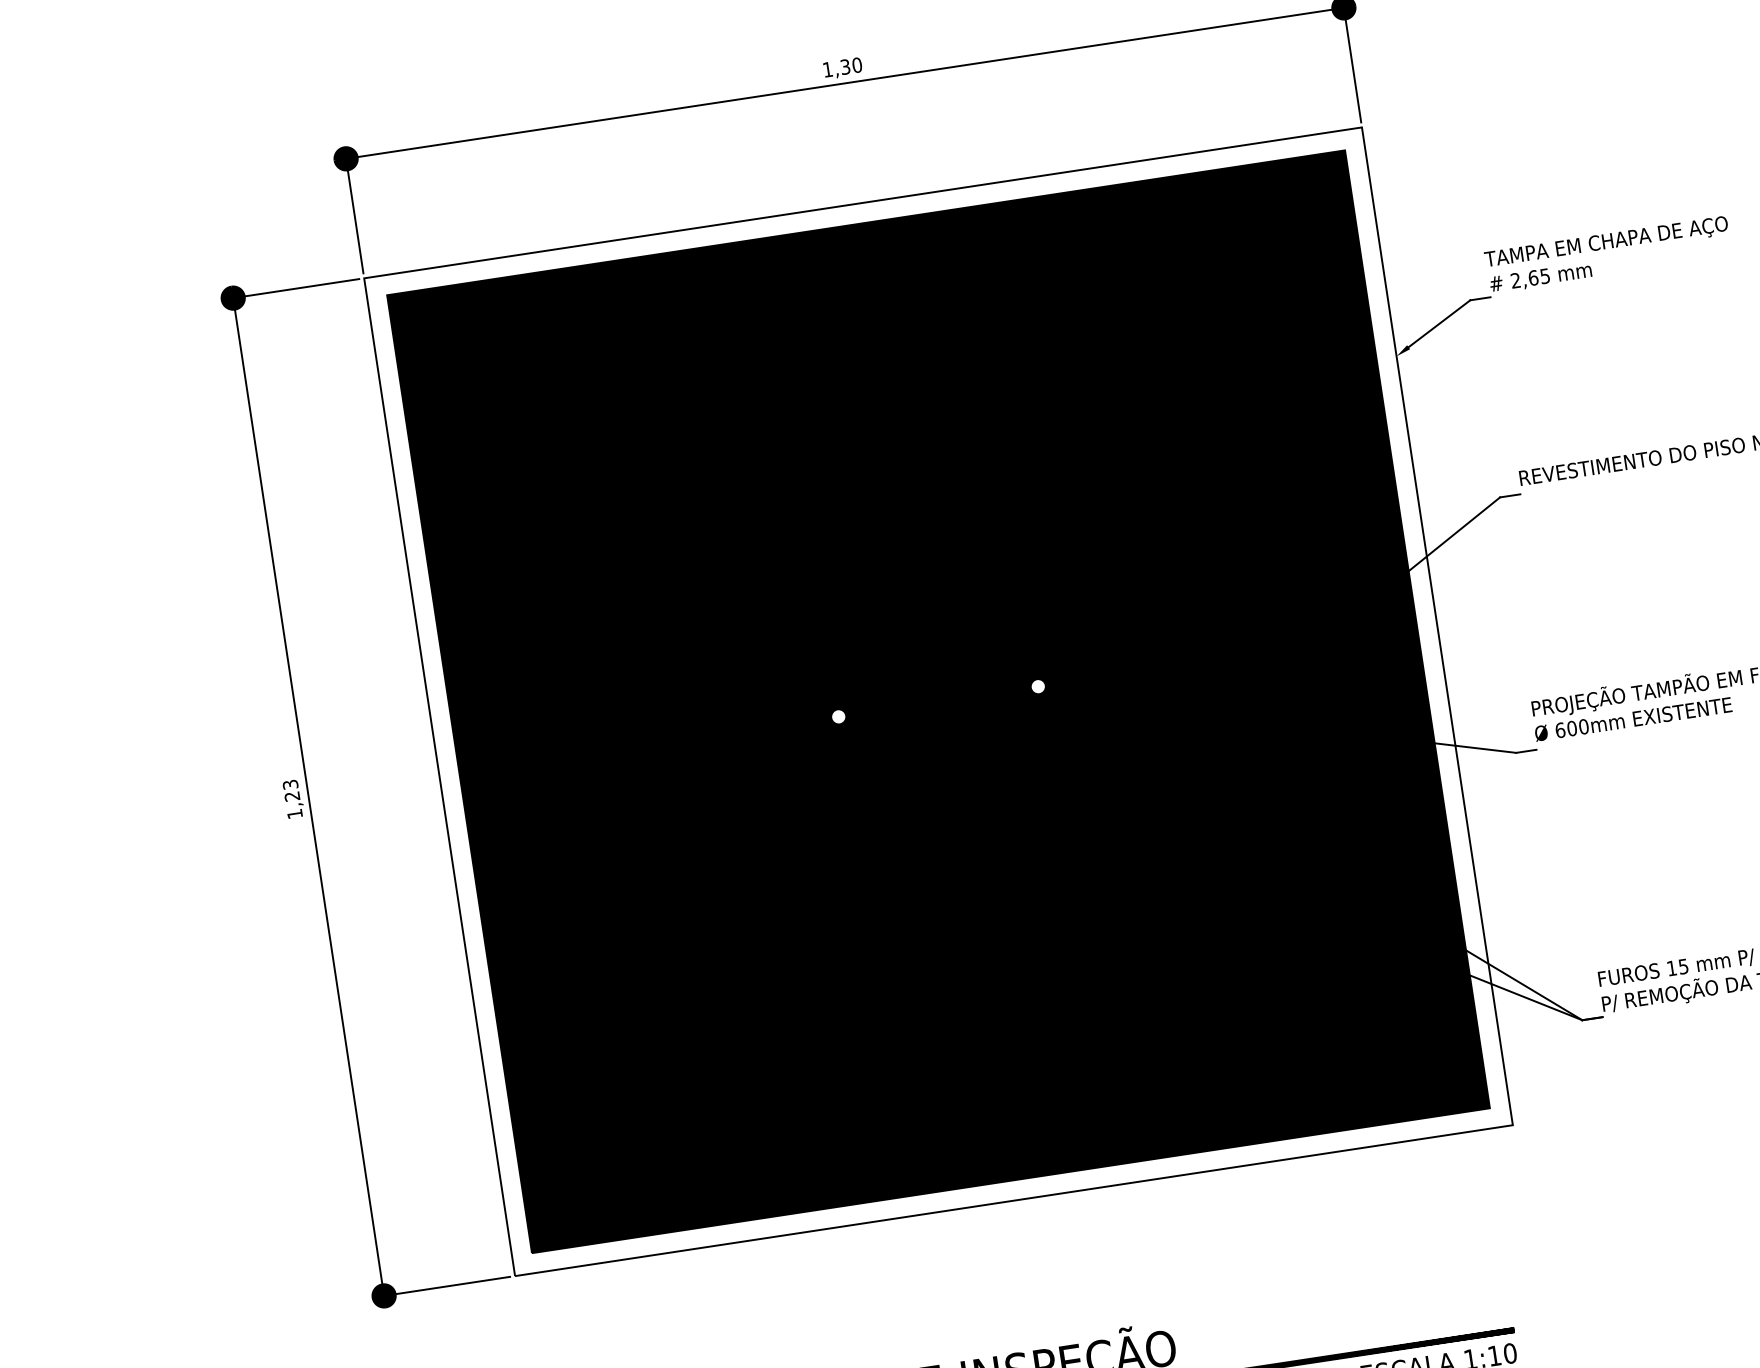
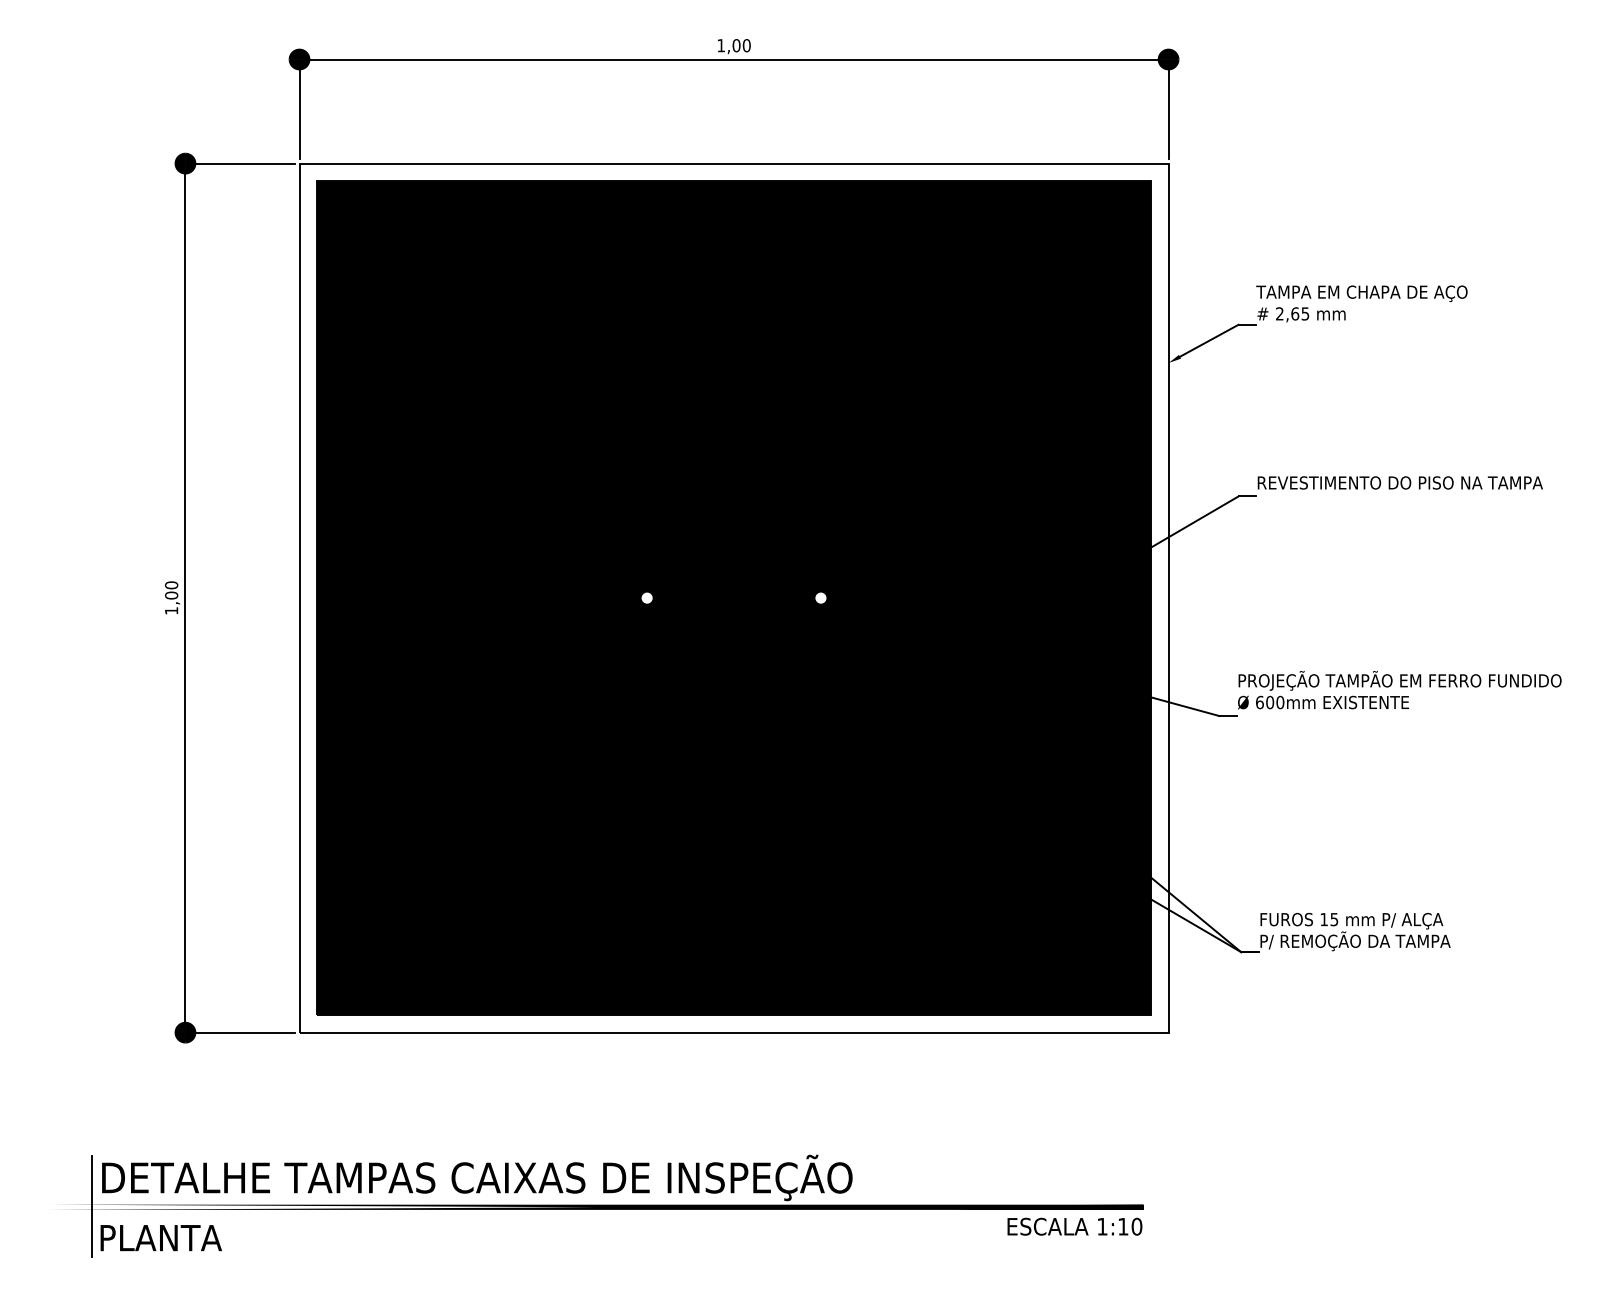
text: (845, 66) -> (736, 45), 1,30 -> 1,00
text: (291, 790) -> (171, 590), 1,23 -> 1,00

